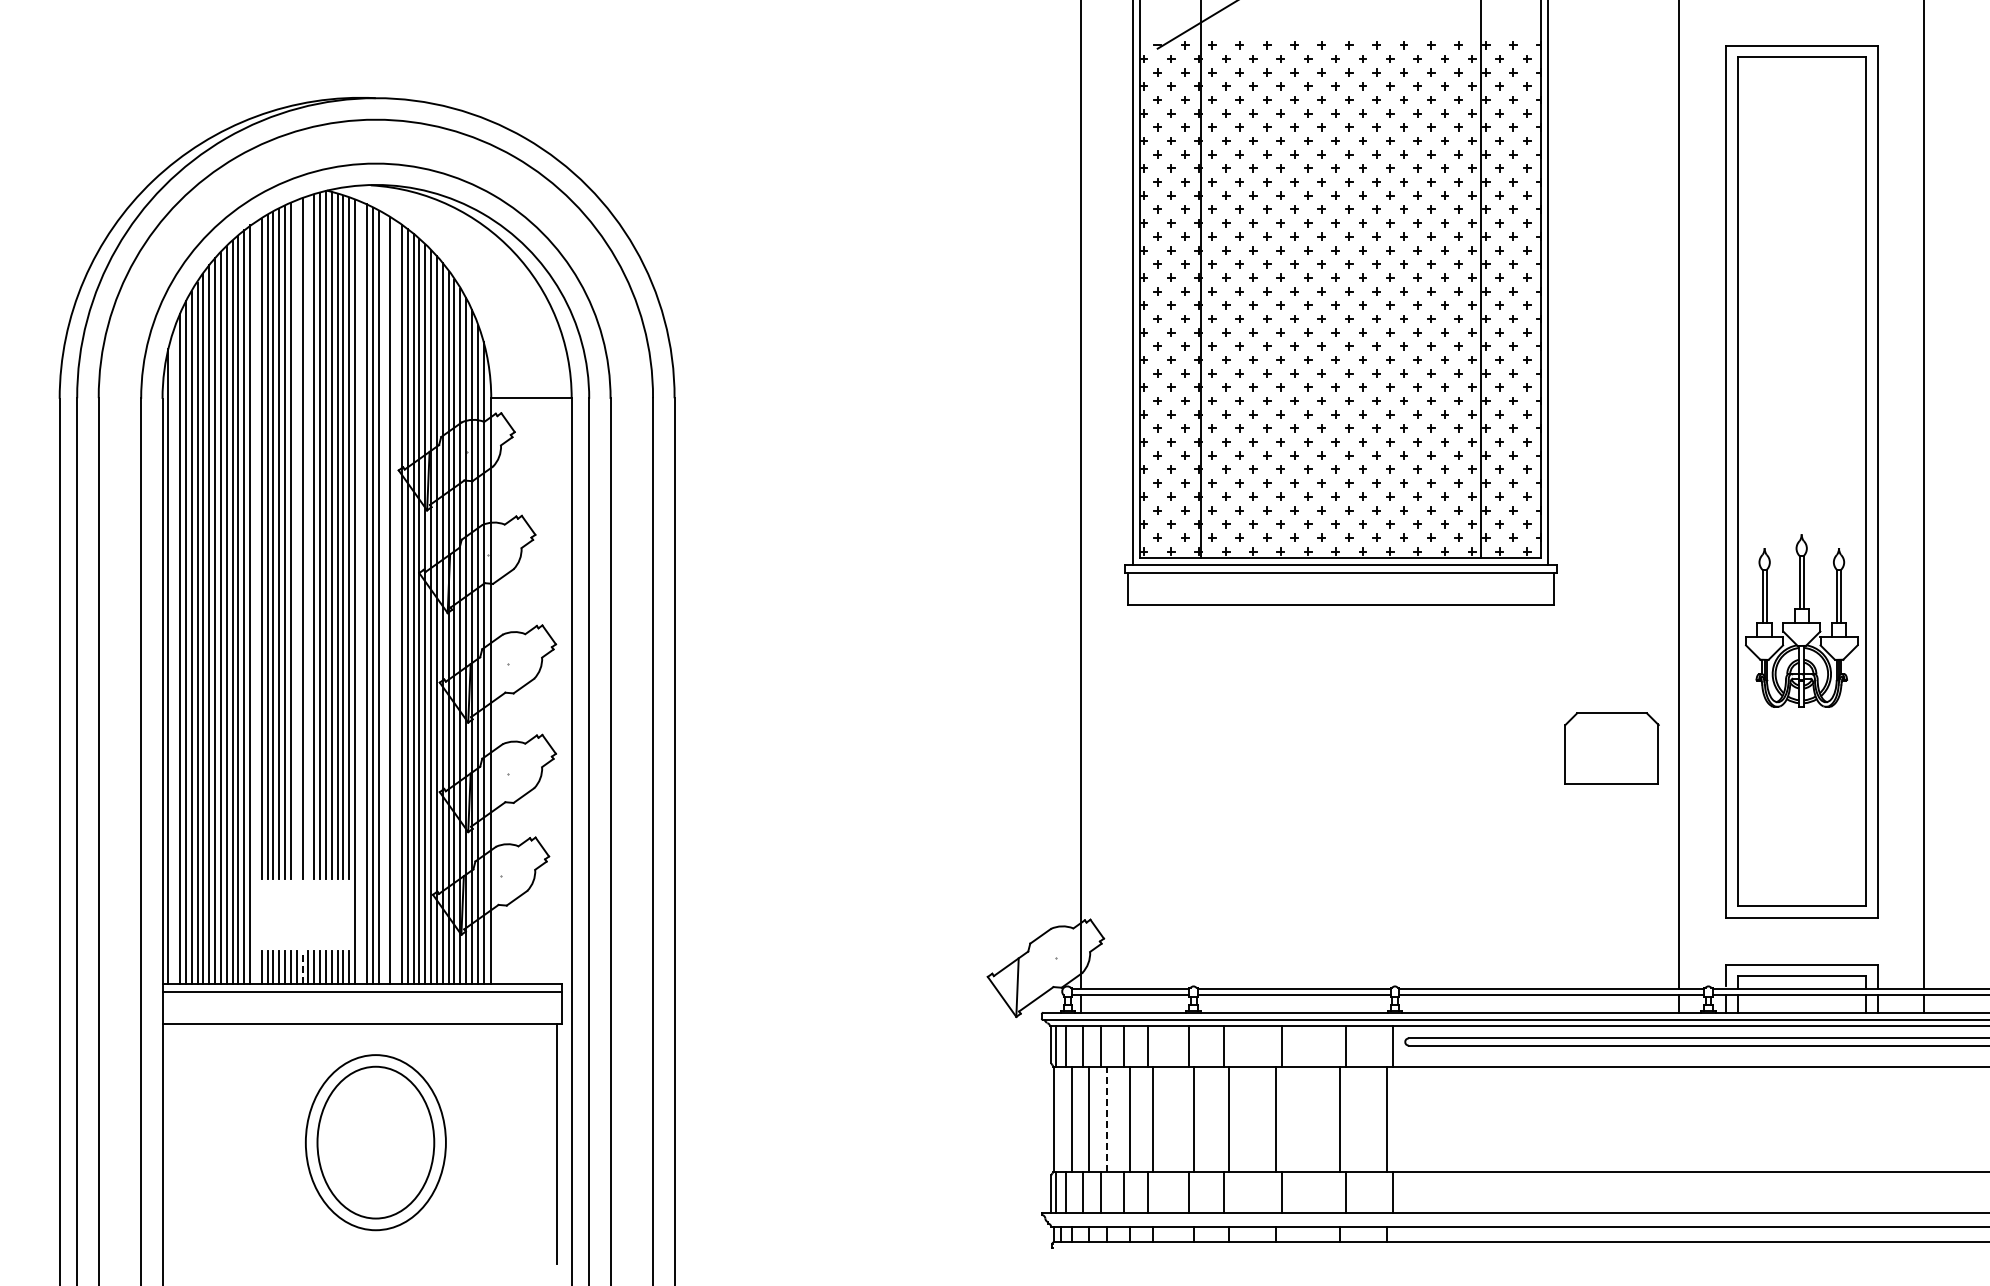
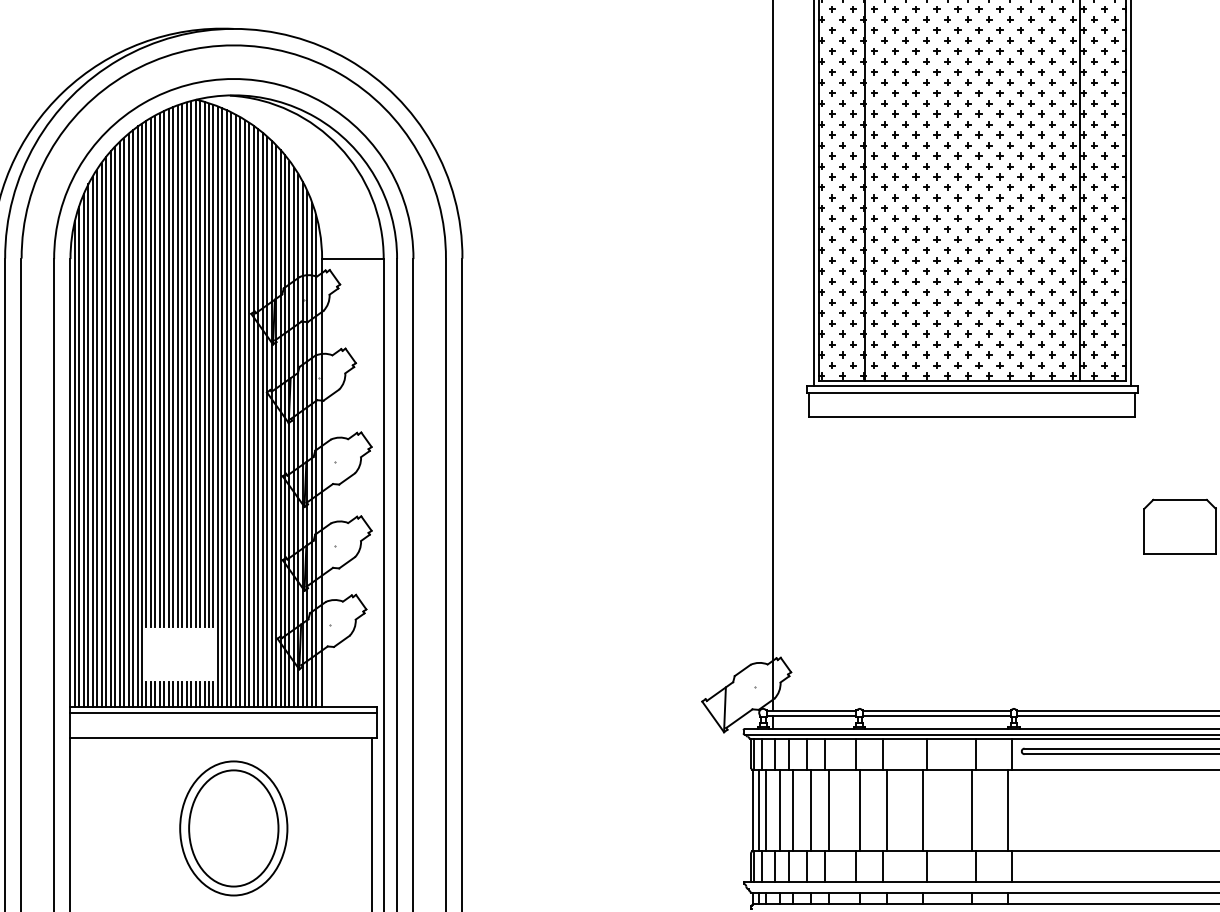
line: (308, 537) -> (182, 365), added
line: (296, 539) -> (173, 366), added
line: (361, 592) -> (222, 407), added
line: (384, 598) -> (240, 411), added
line: (255, 602) -> (141, 414), added
line: (396, 602) -> (249, 414), added
line: (174, 657) -> (79, 457), added
line: (302, 966) -> (177, 693), dashed -> solid
line: (1061, 1118) -> (758, 809), added
line: (1106, 1119) -> (793, 810), dashed -> solid

